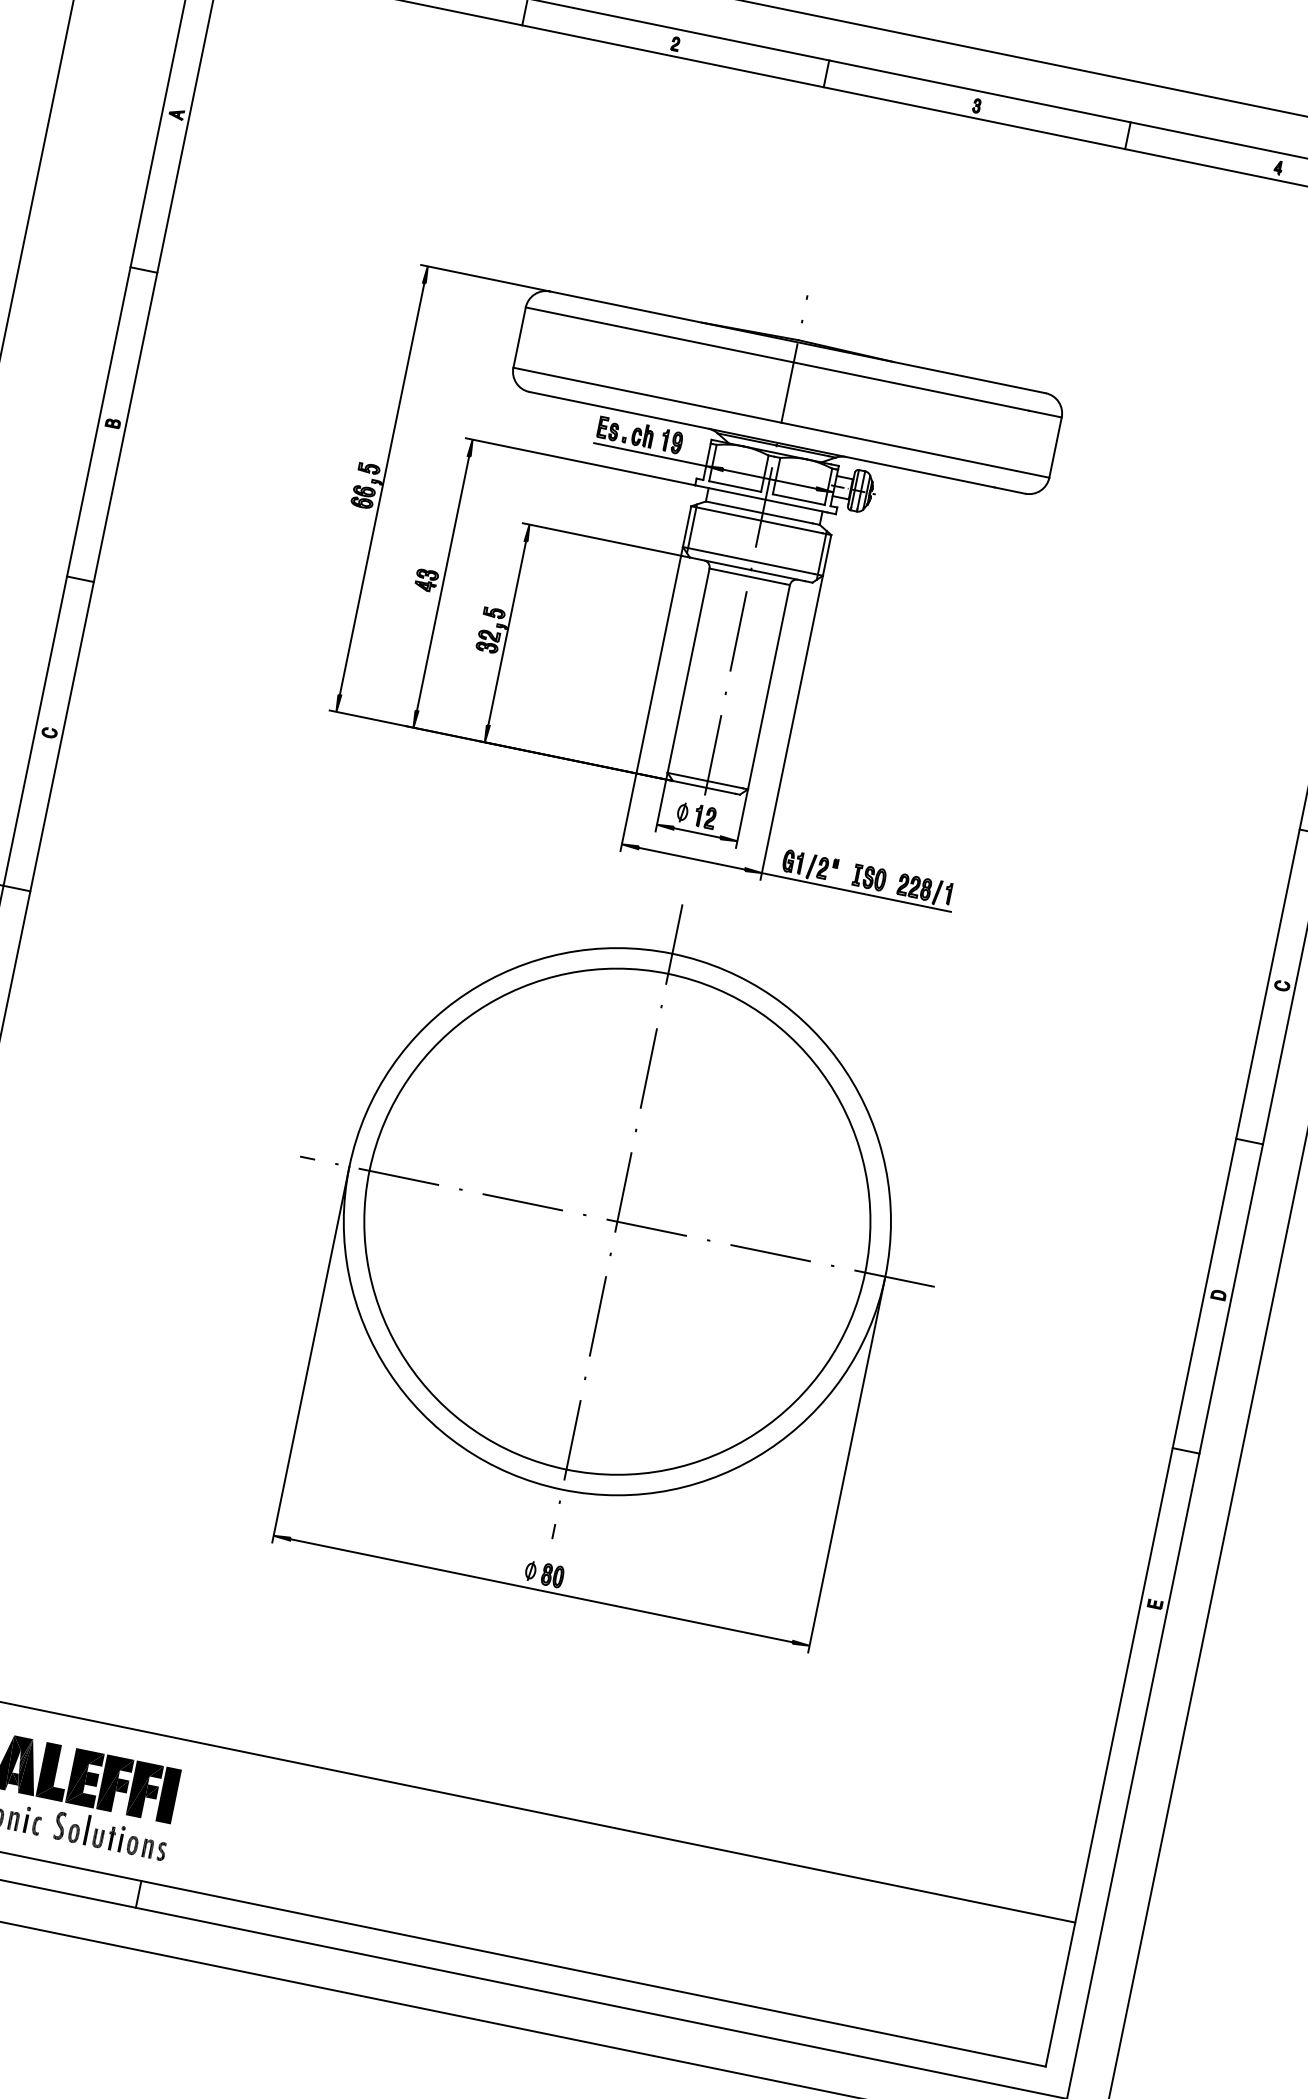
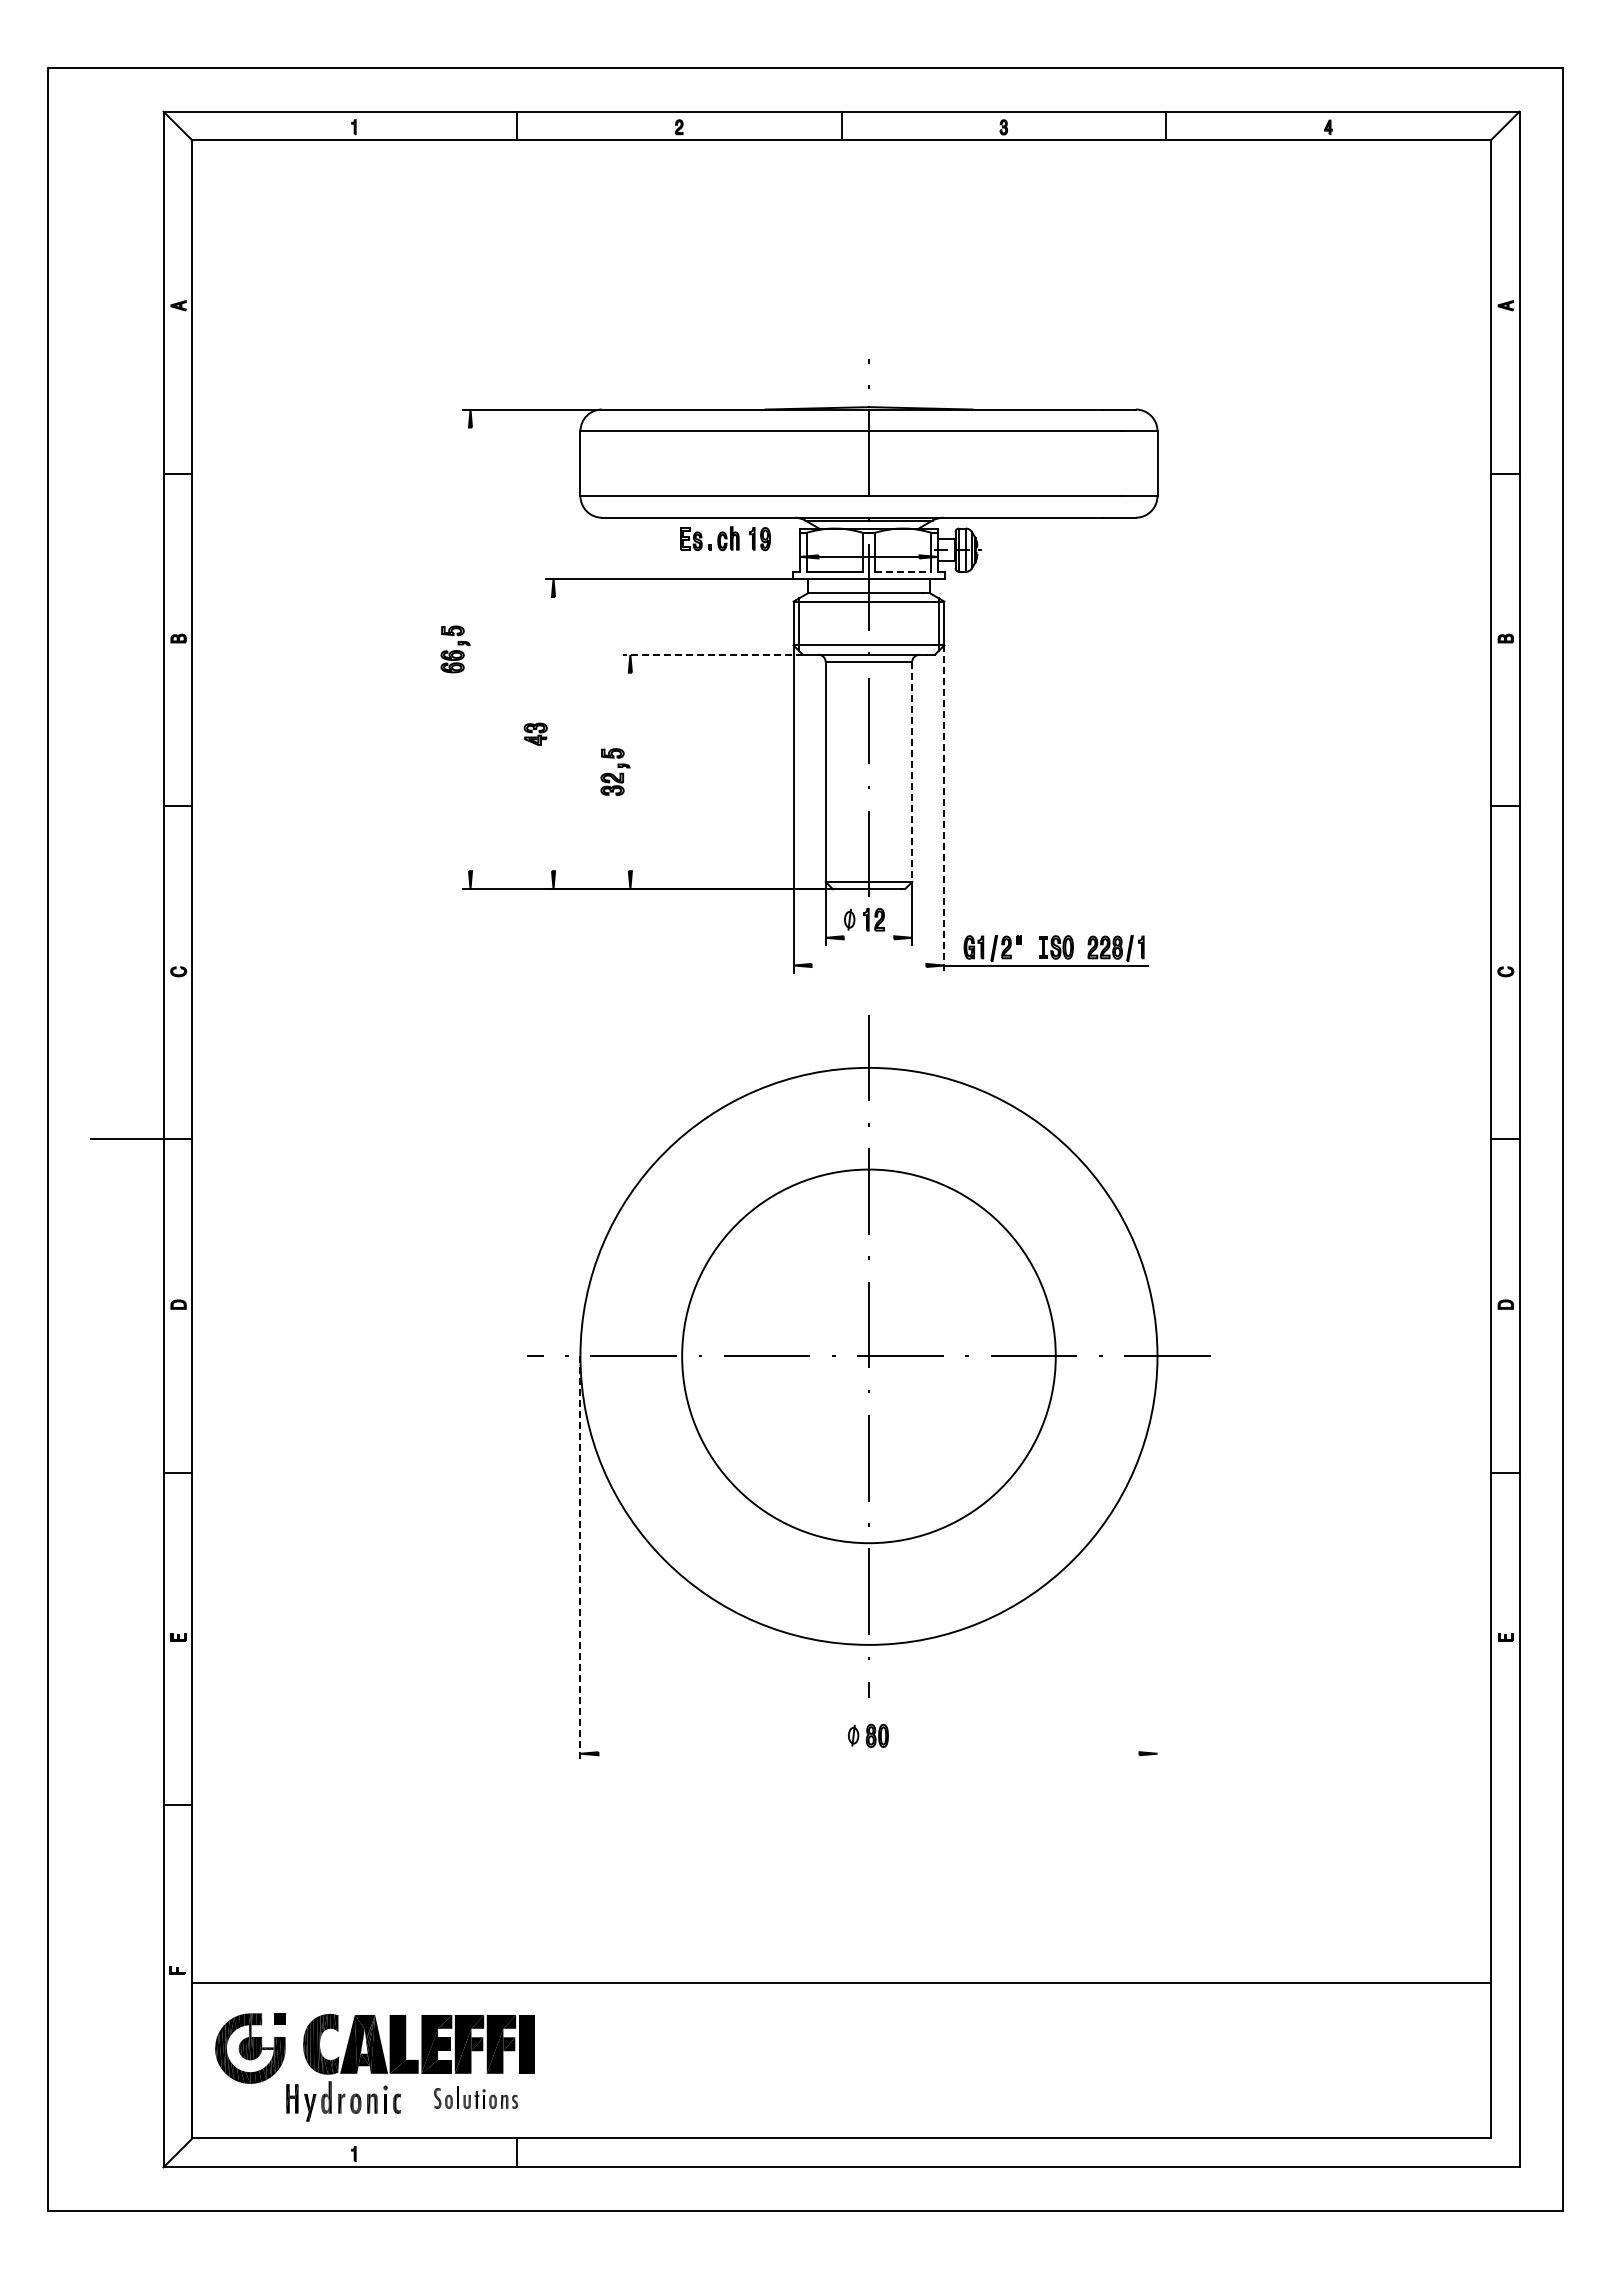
line: (649, 454) -> (739, 556), removed
line: (382, 489) -> (470, 649), removed
line: (799, 499) -> (903, 571), solid -> dashed
line: (606, 540) -> (713, 654), solid -> dashed
line: (442, 584) -> (553, 734), removed
line: (507, 633) -> (630, 771), removed
line: (769, 686) -> (912, 771), solid -> dashed
line: (791, 728) -> (944, 809), solid -> dashed
line: (696, 832) -> (868, 937), removed
line: (691, 858) -> (868, 965), removed
circle: (616, 1221) -> (868, 1356), size x0.7
line: (310, 1355) -> (580, 1559), solid -> dashed
line: (846, 1464) -> (1157, 1558), removed
line: (541, 1590) -> (868, 1753), removed
part: (110, 1835) -> (475, 2097), size x0.7

